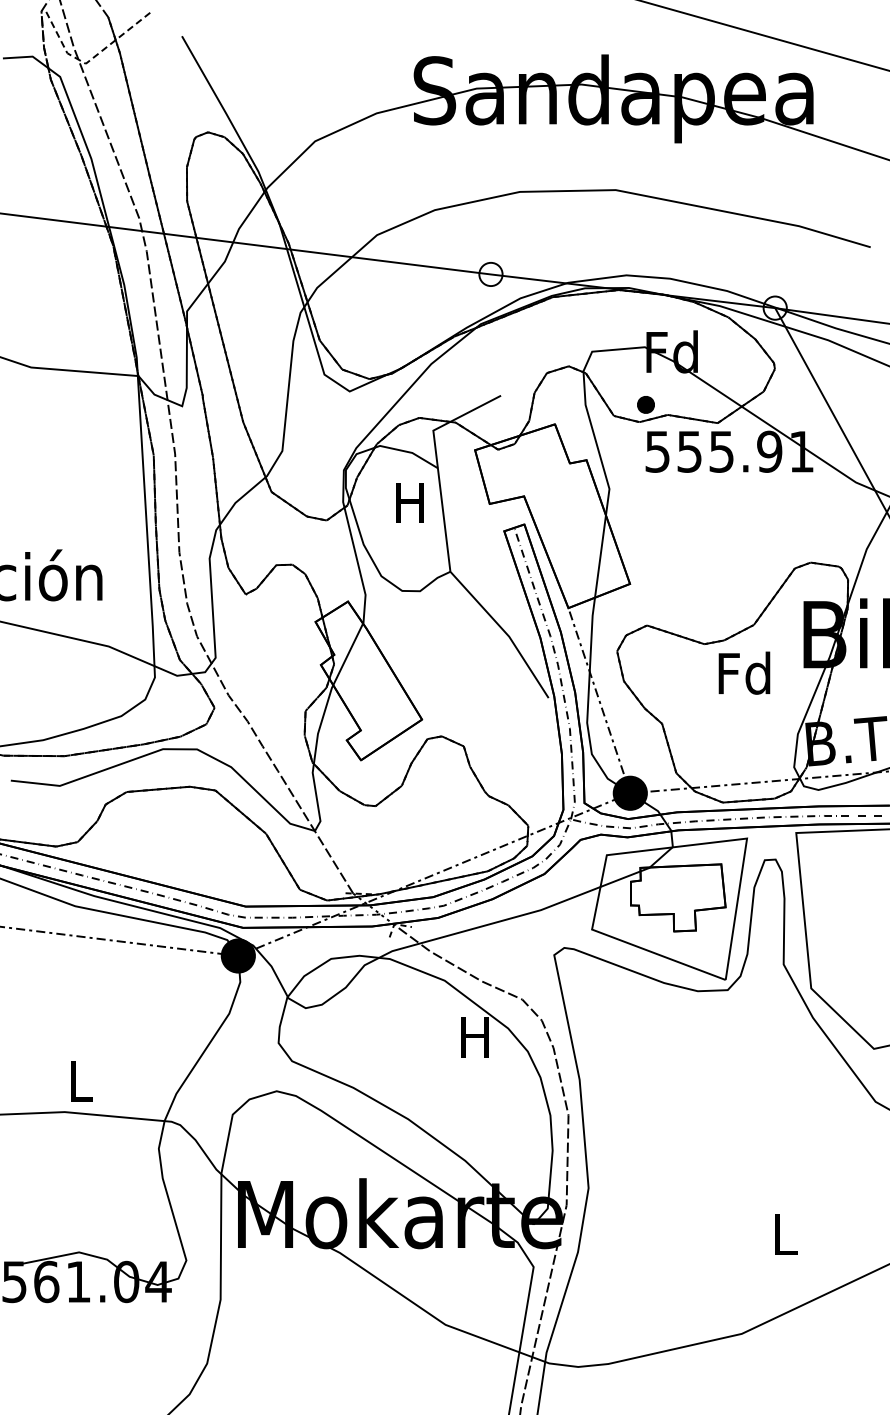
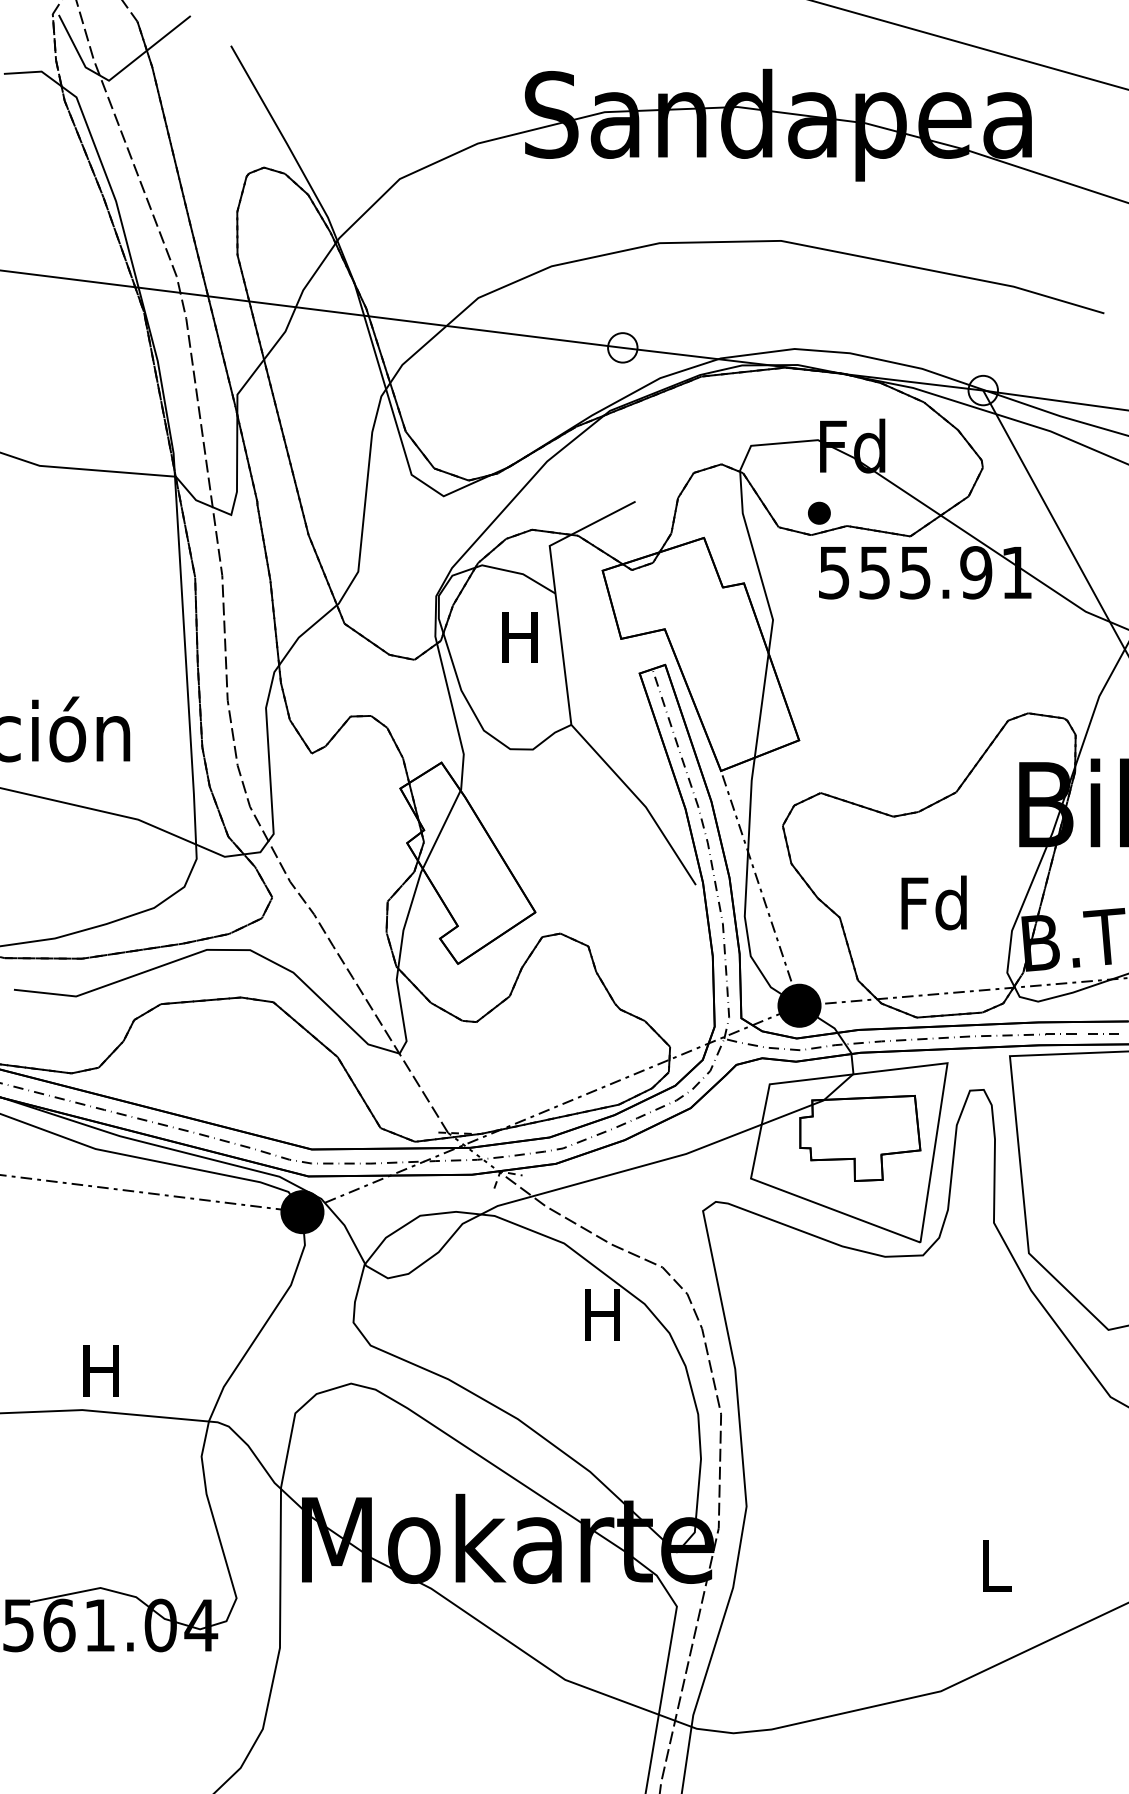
line: (90, 60) -> (114, 76), dashed -> solid
text: (744, 672) -> (934, 902), moved
text: (79, 1081) -> (101, 1371), L -> H

